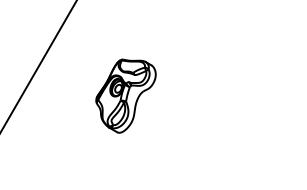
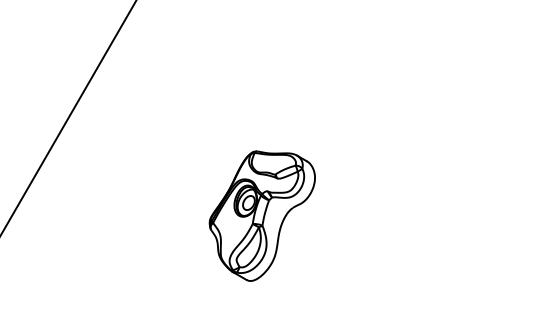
part: (125, 95) -> (261, 214), moved

